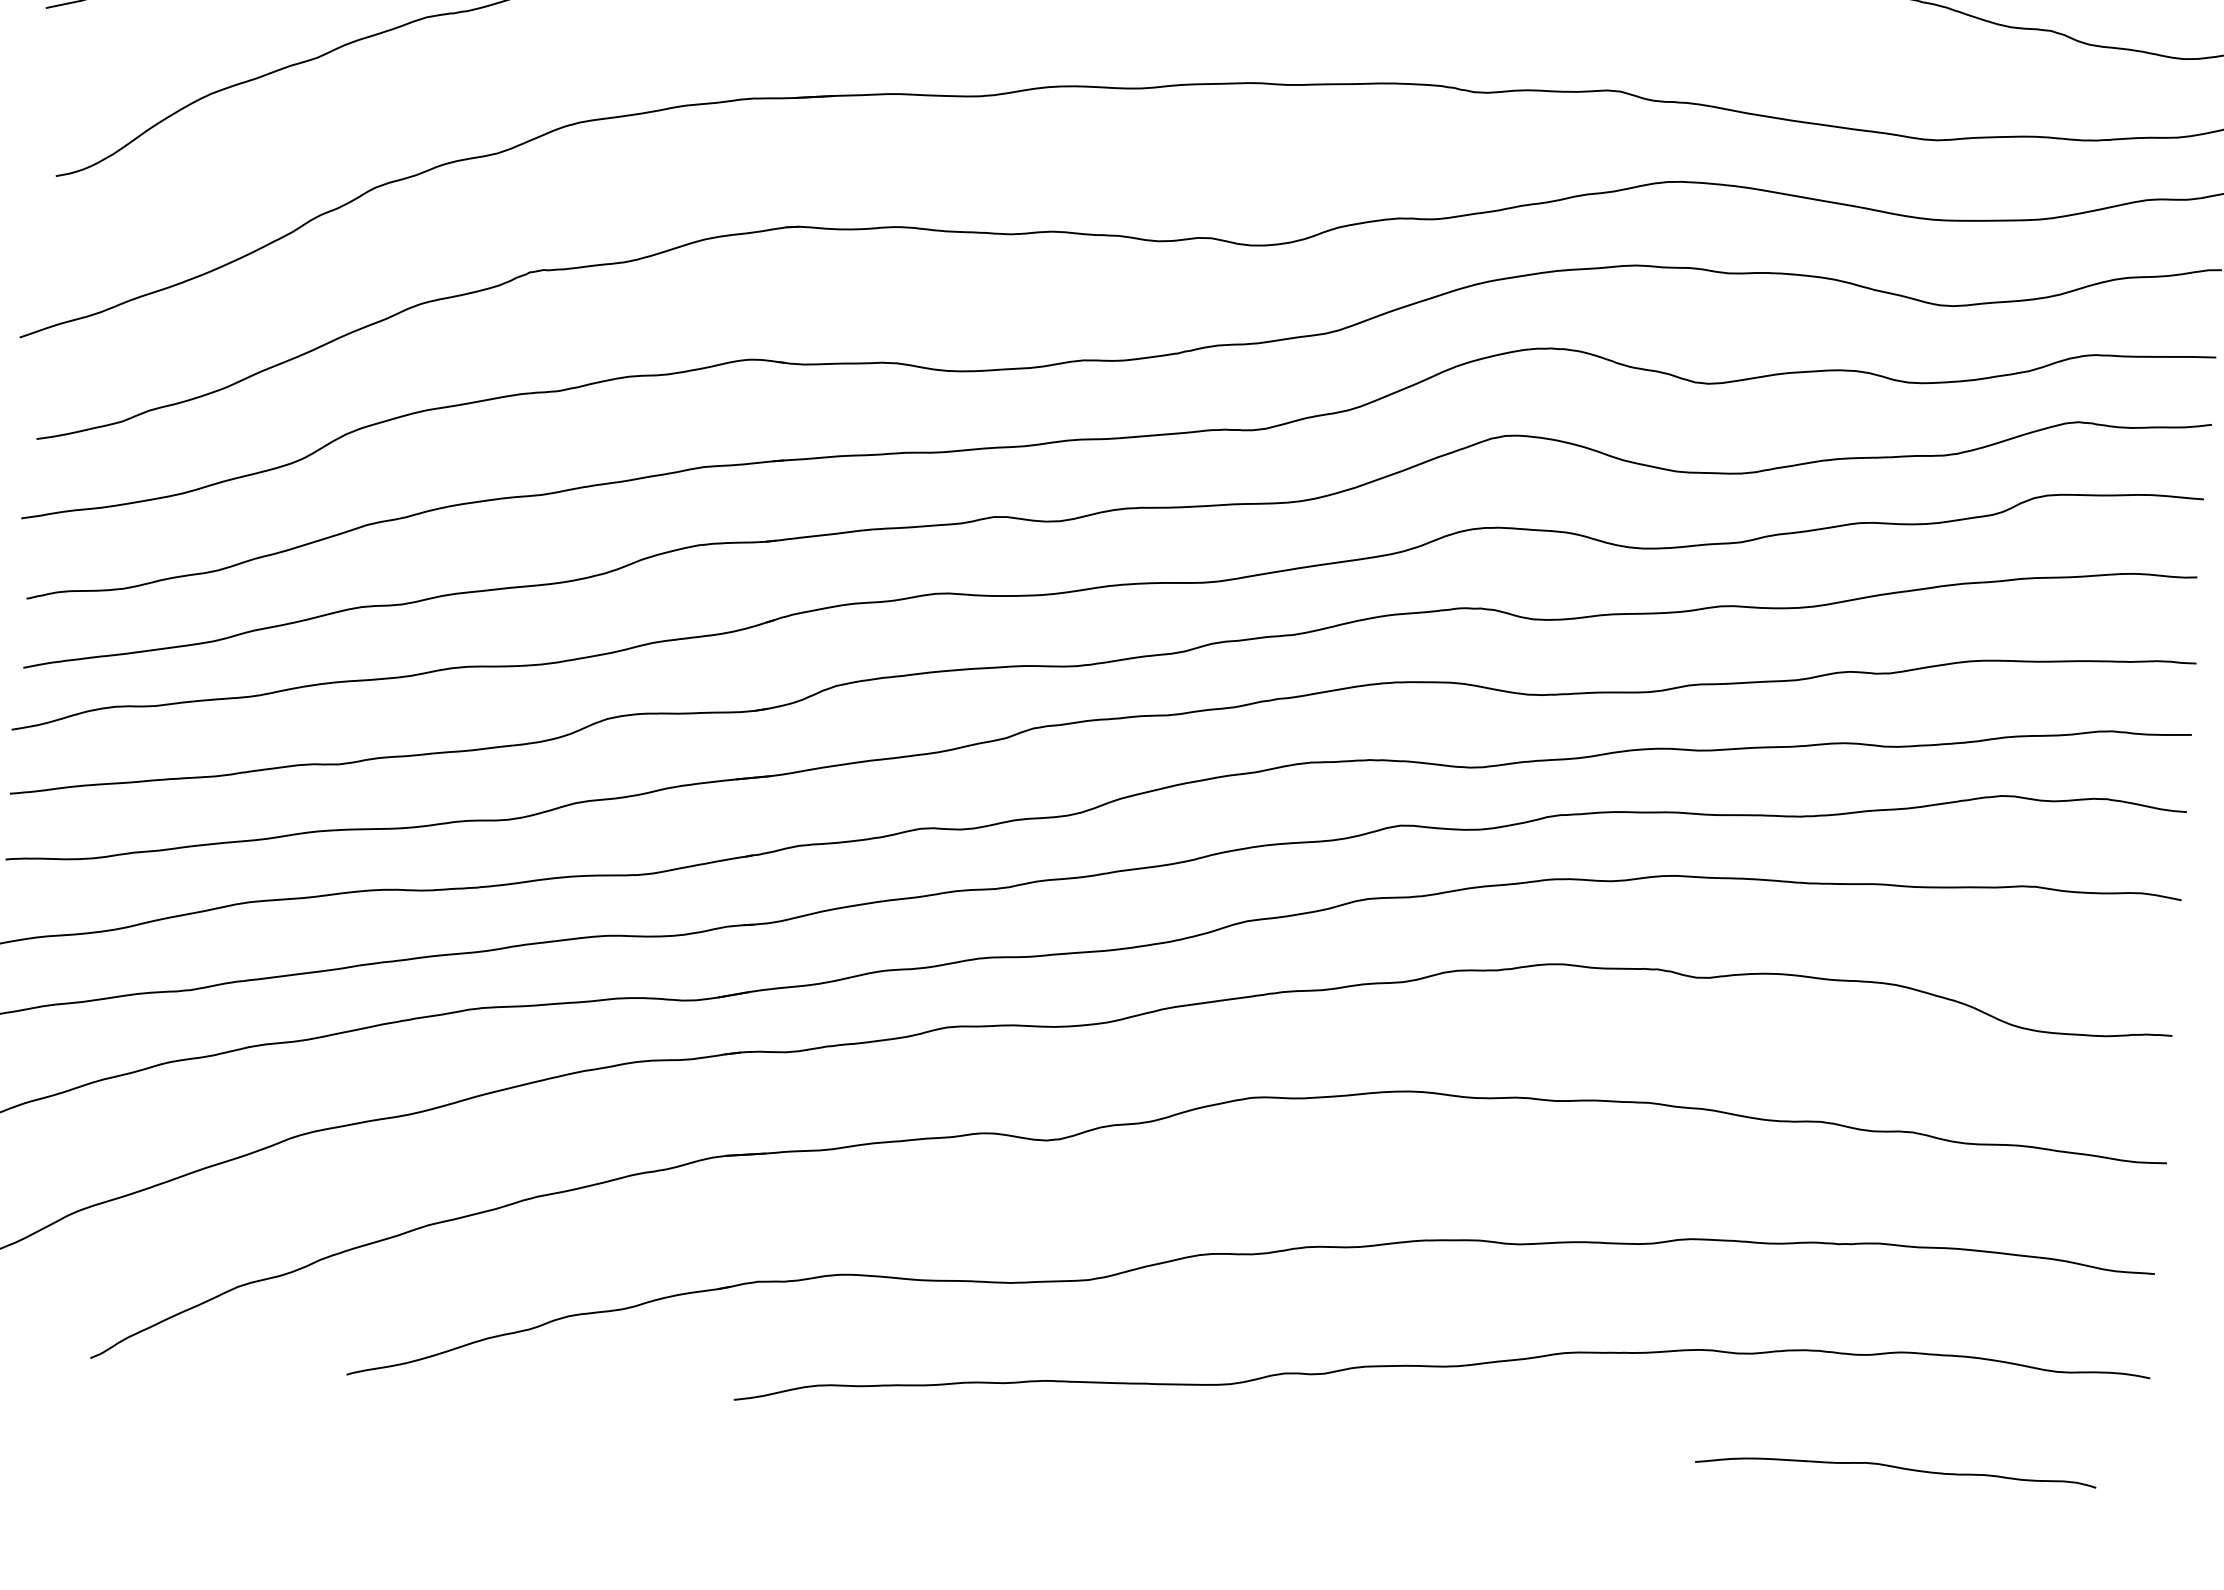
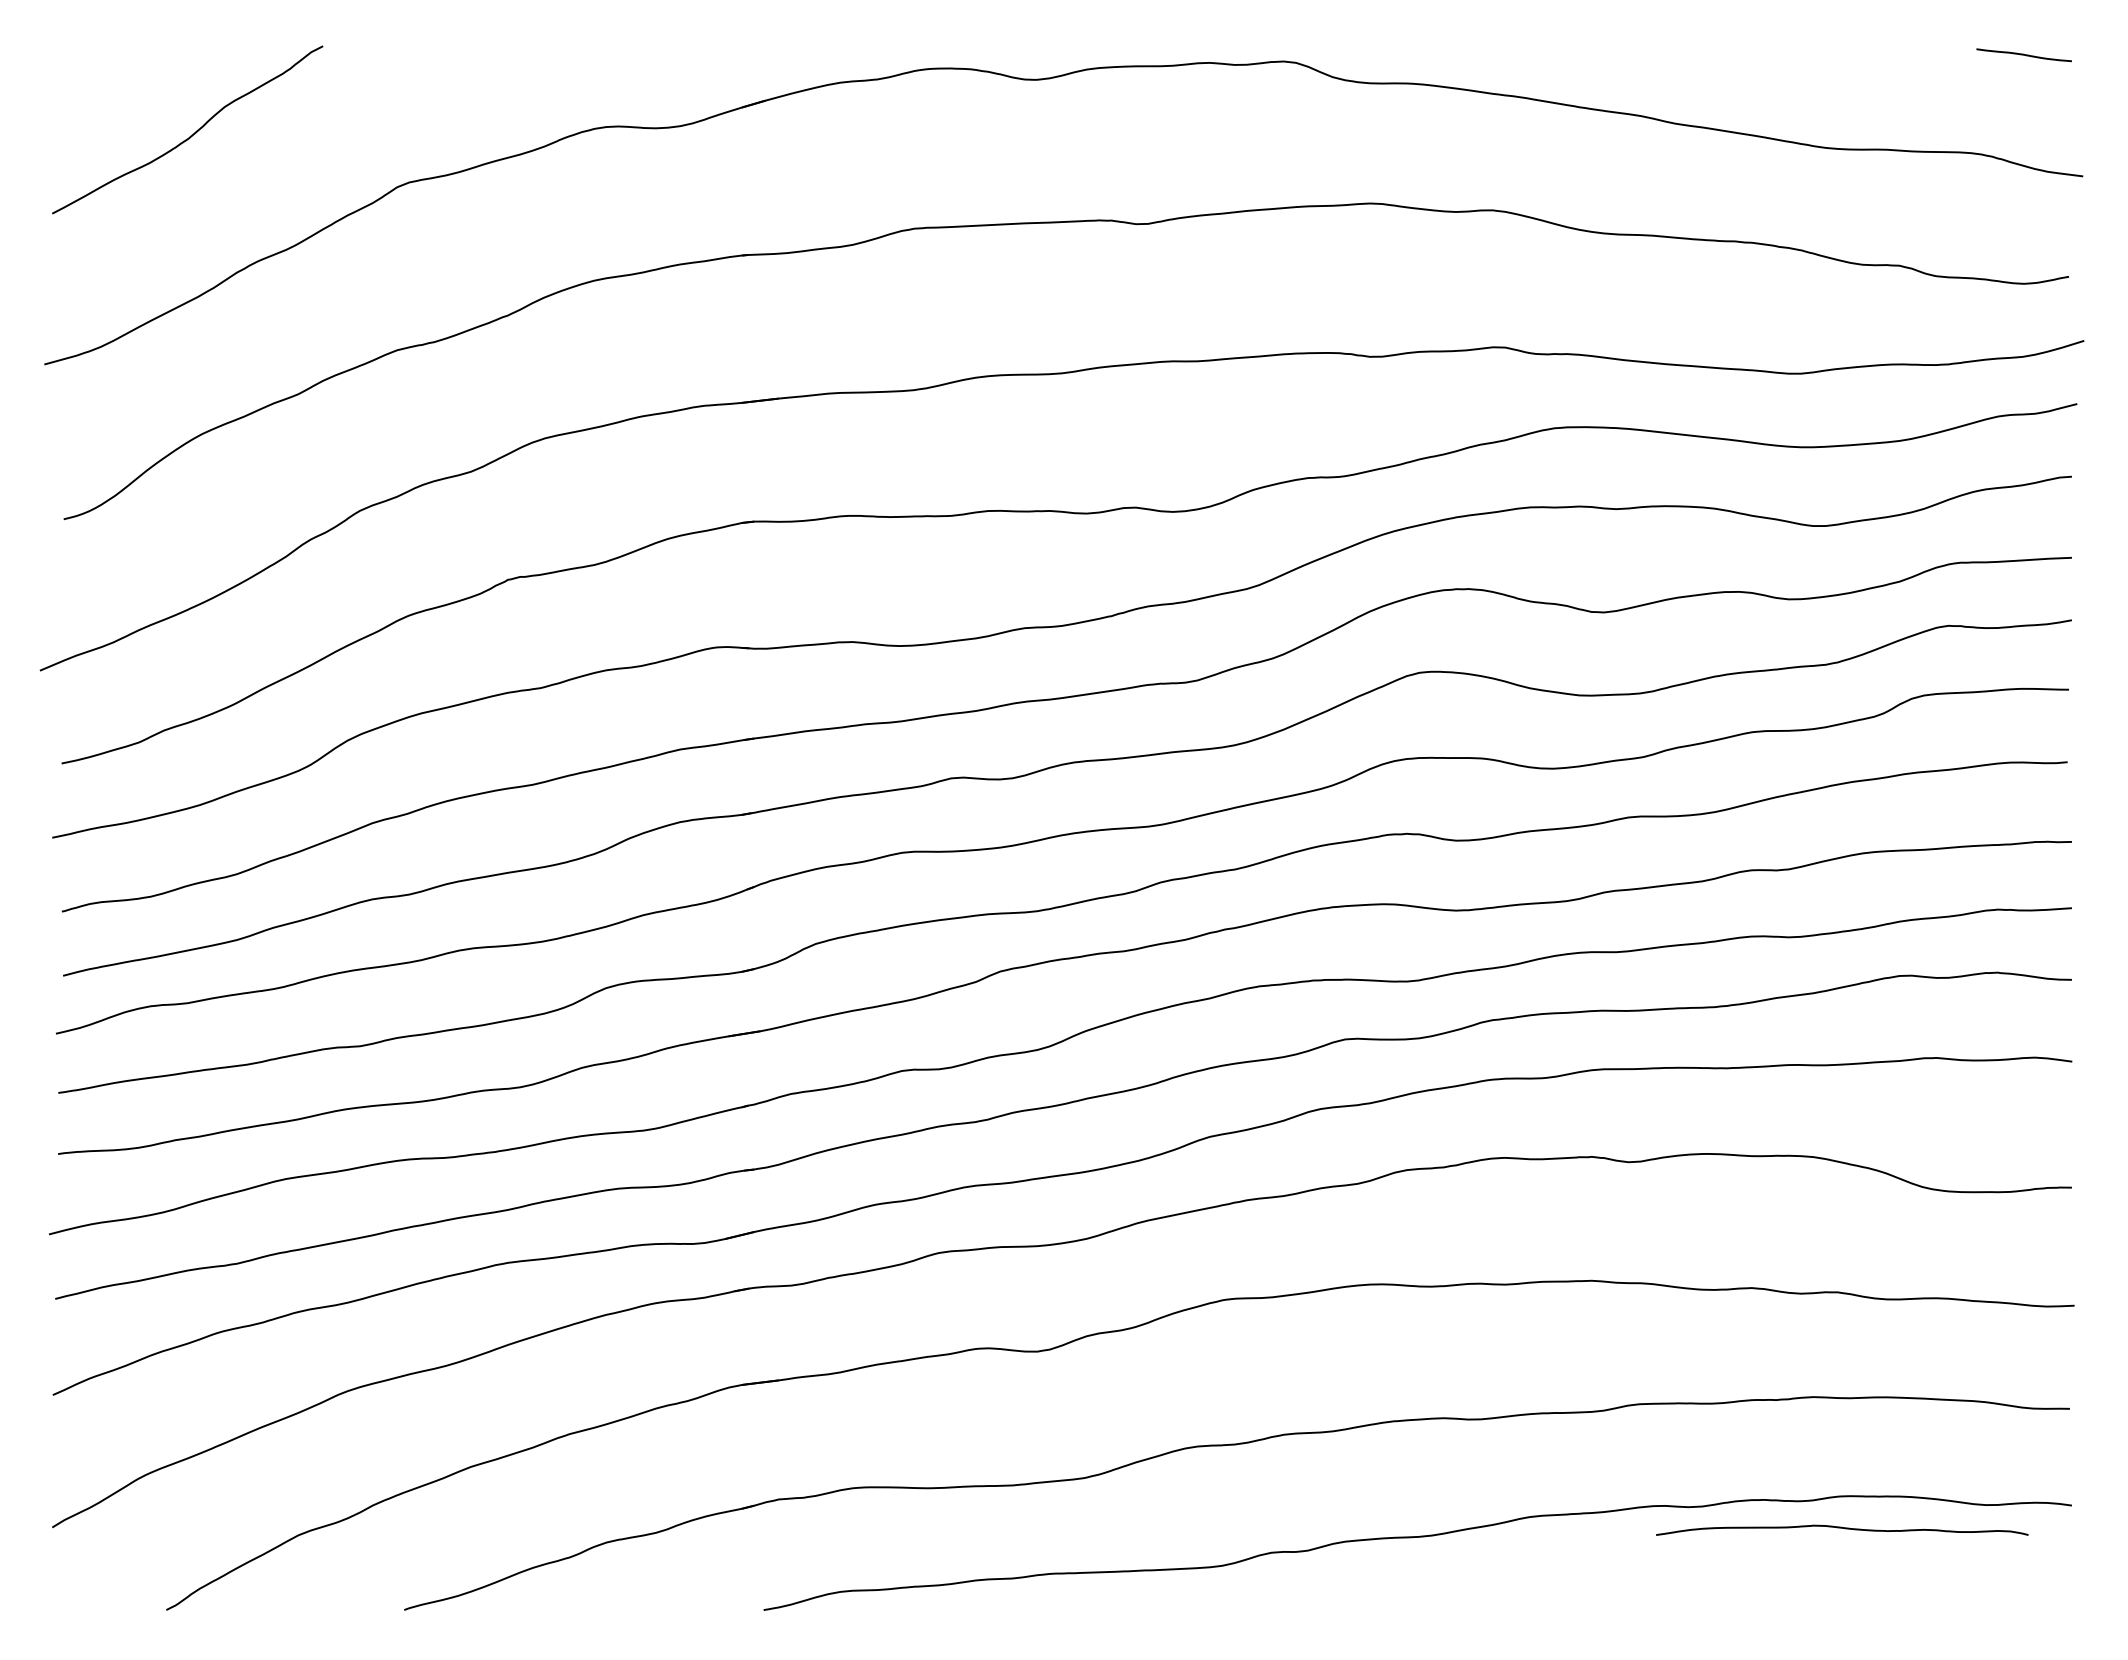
curve: (1896, 1467) -> (1842, 1528), moved

